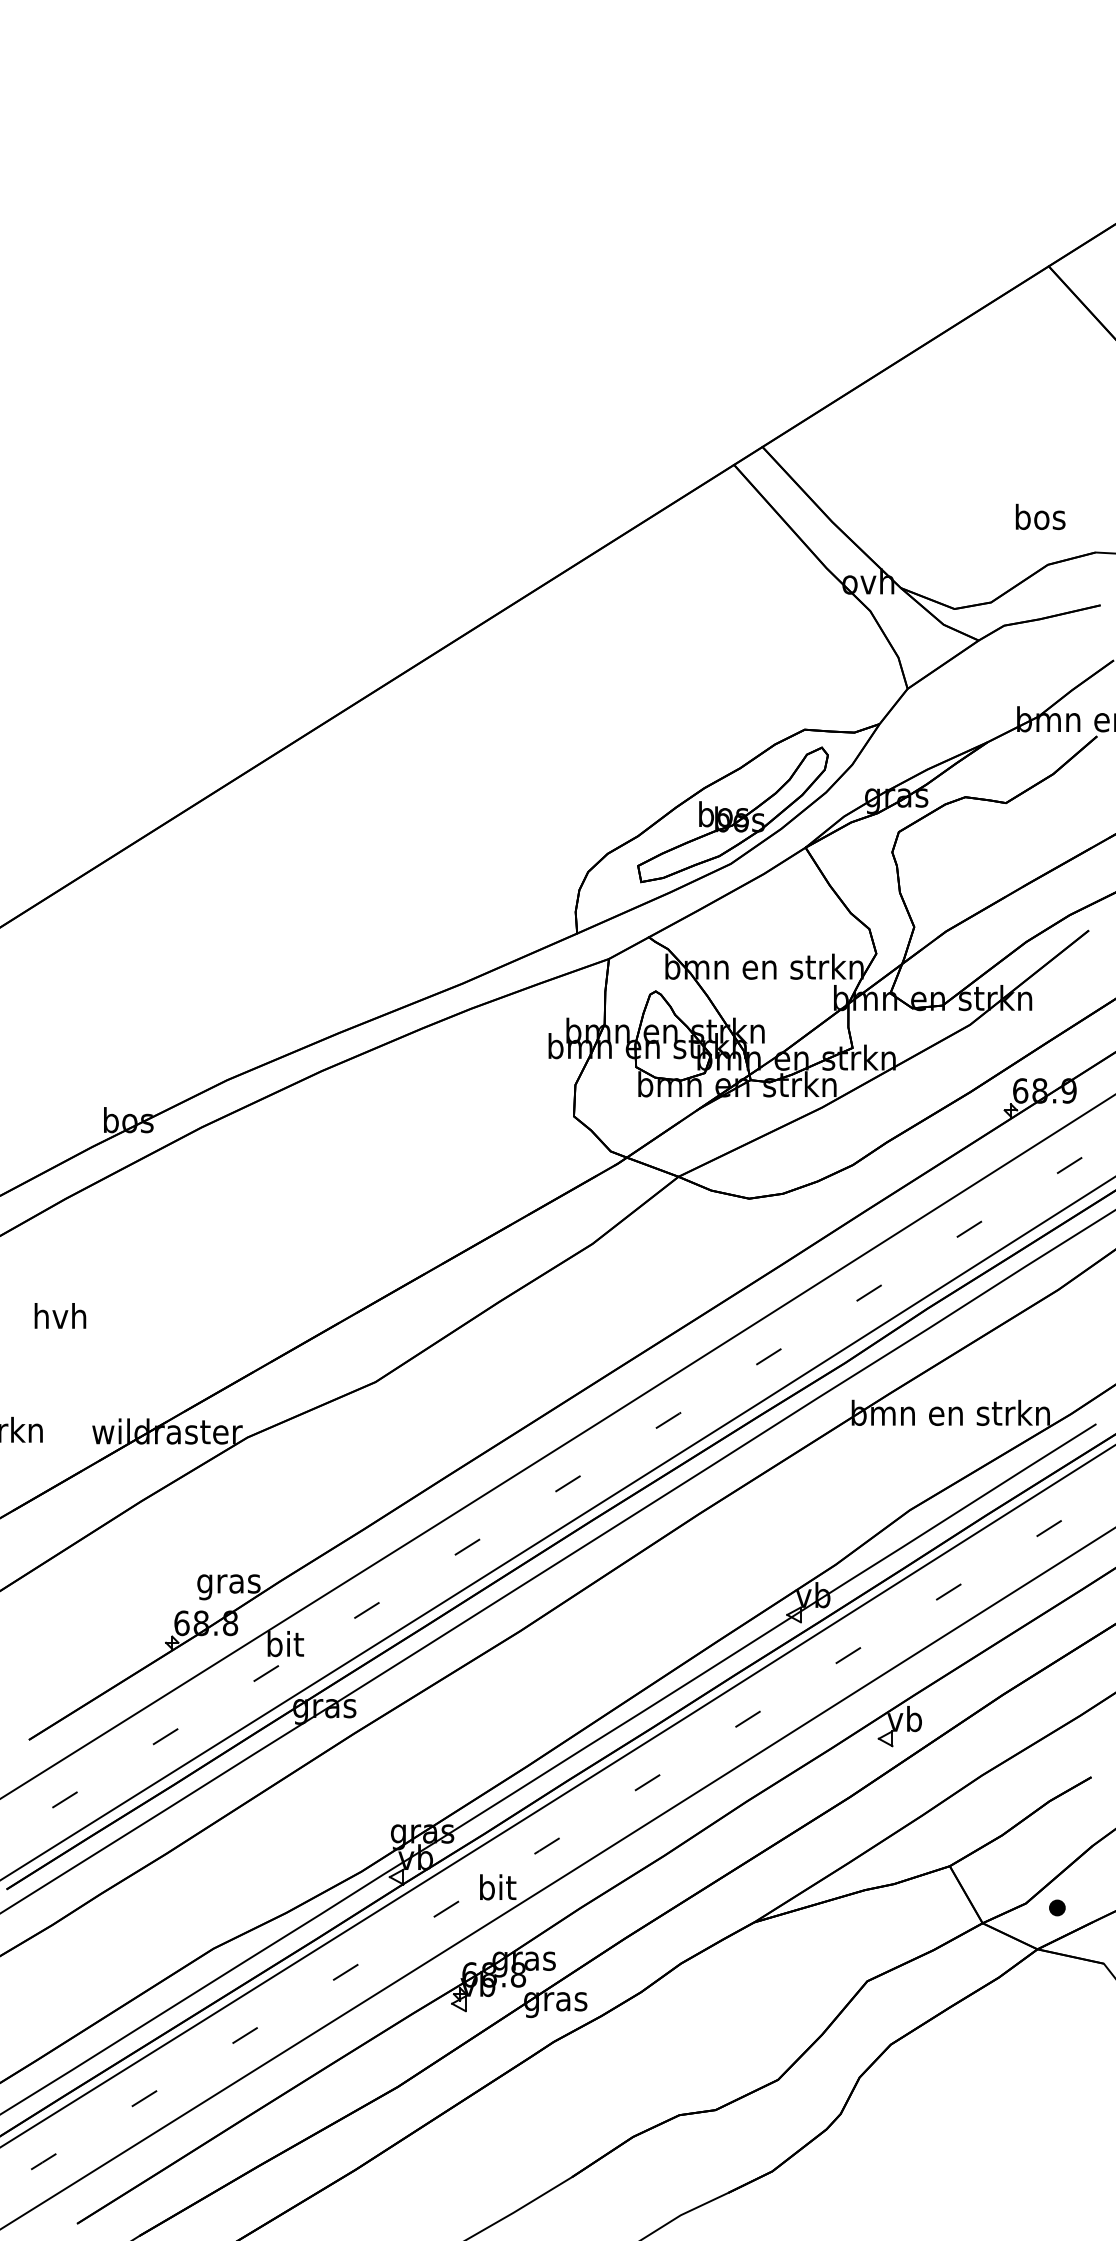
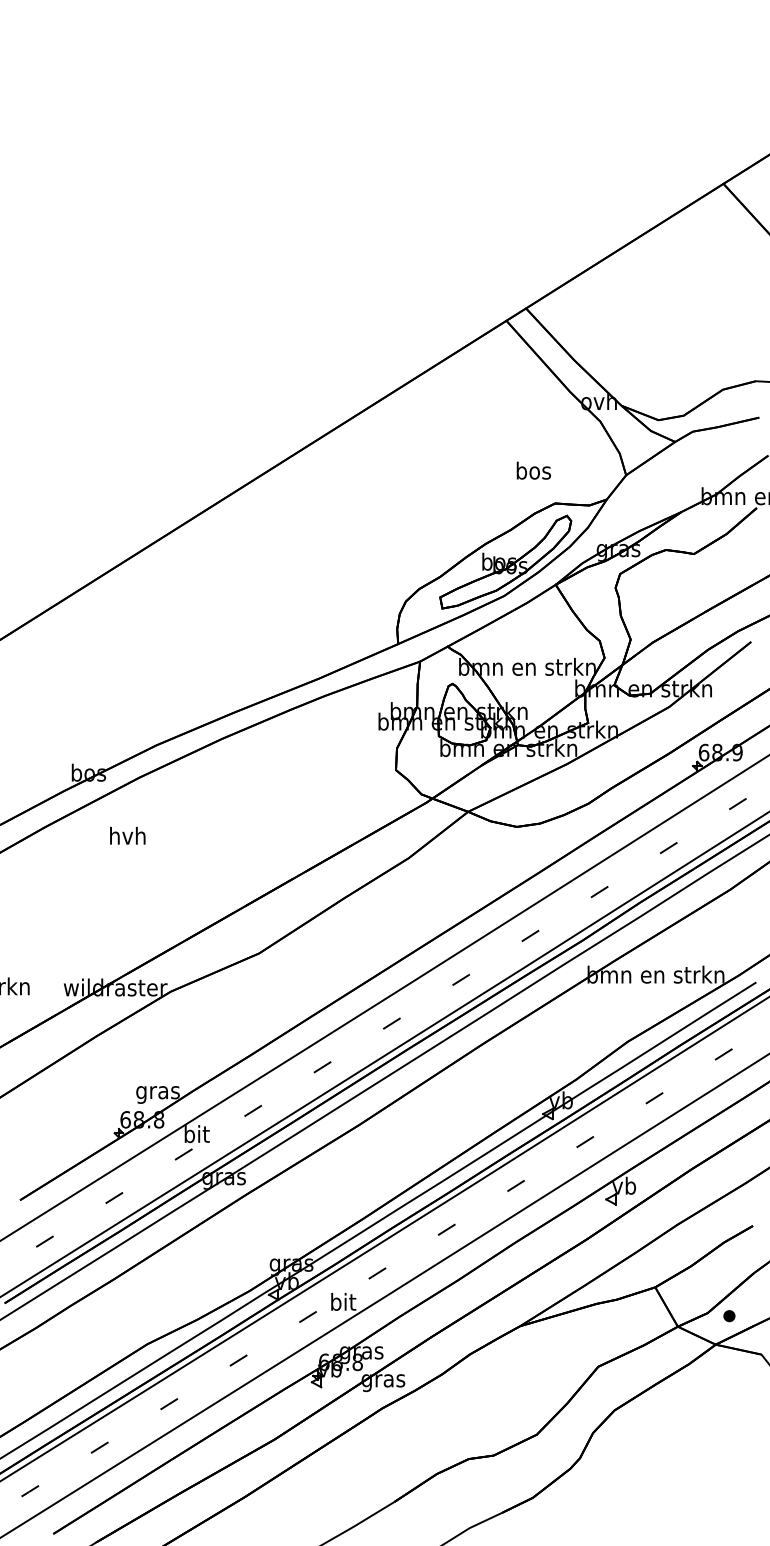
text: (1040, 516) -> (533, 470), moved
text: (59, 1315) -> (127, 835), moved

